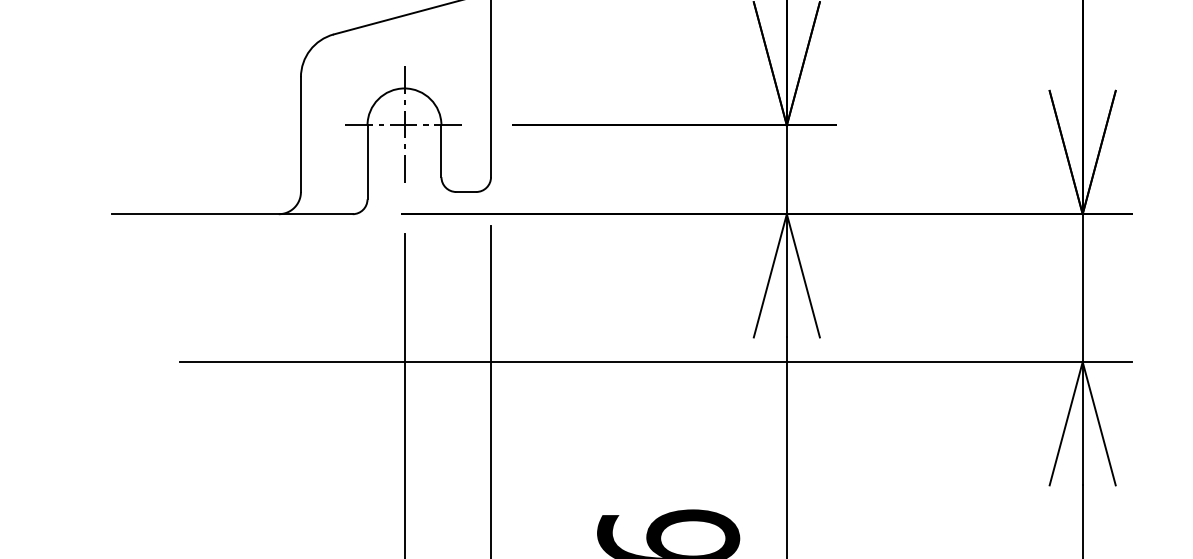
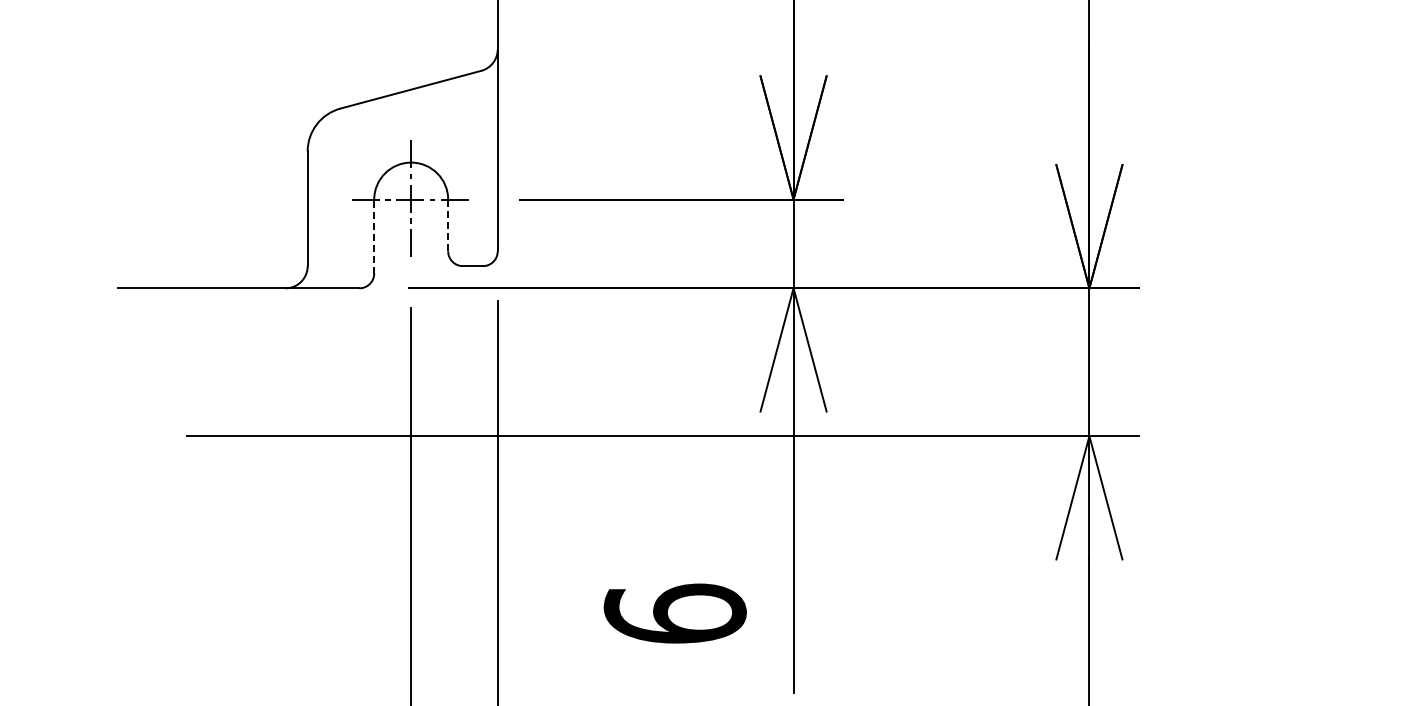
line: (441, 151) -> (448, 225), solid -> dashed
line: (367, 162) -> (374, 236), solid -> dashed

